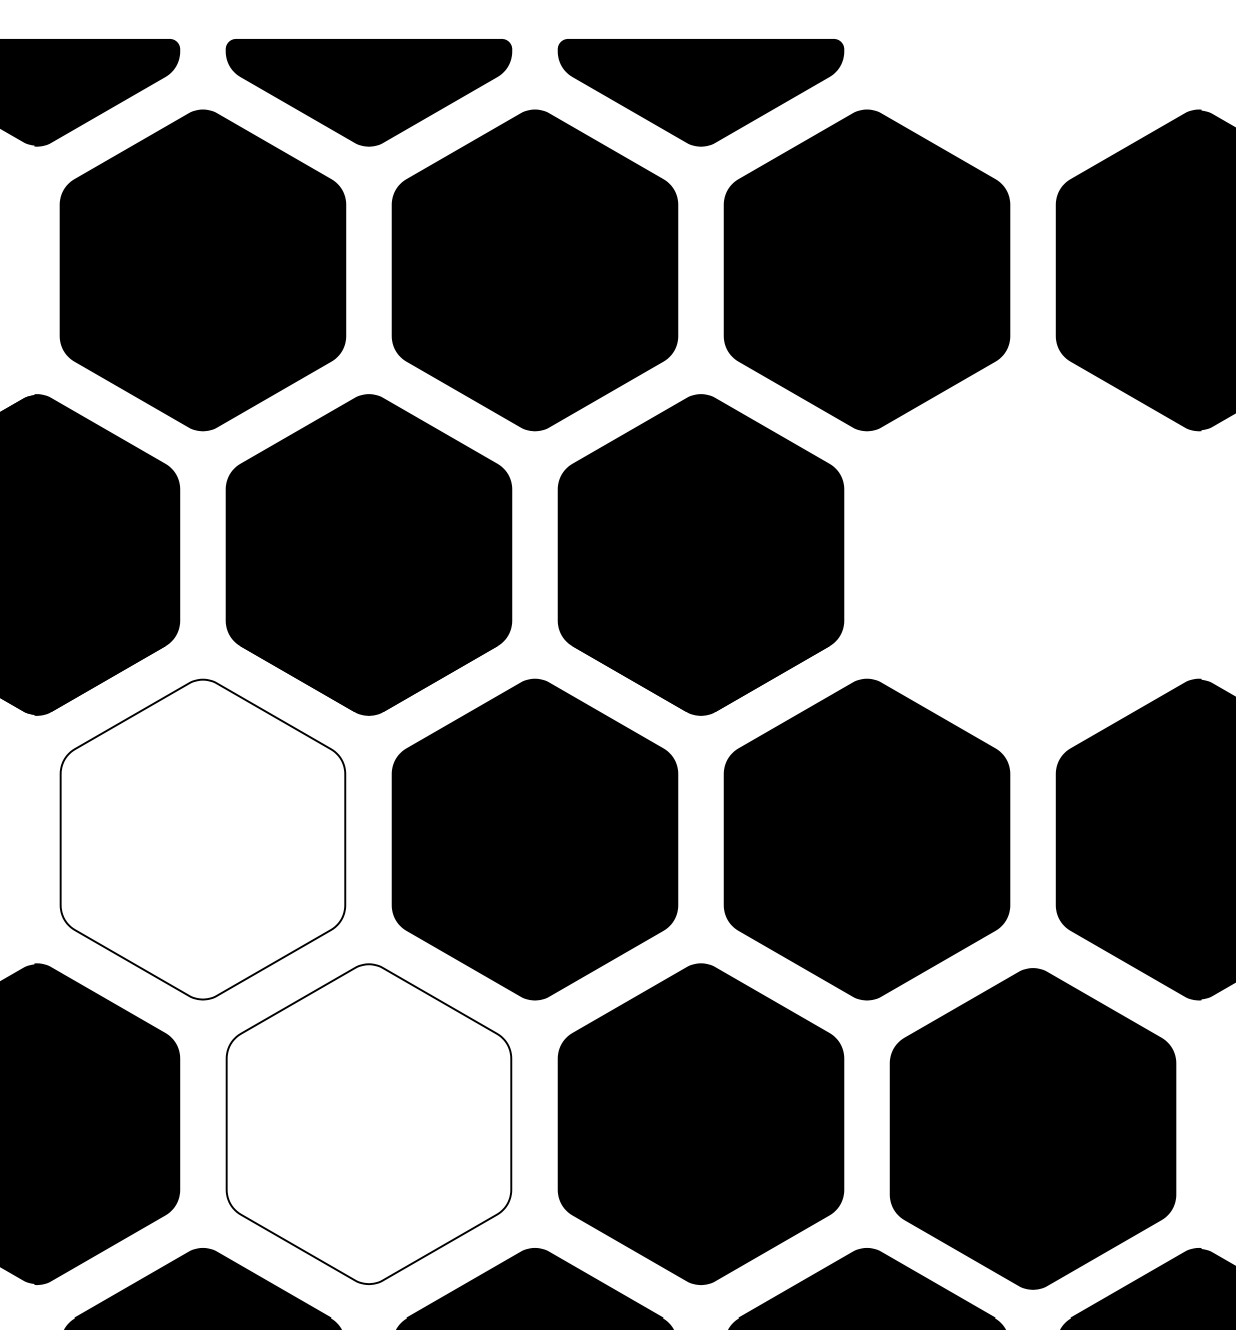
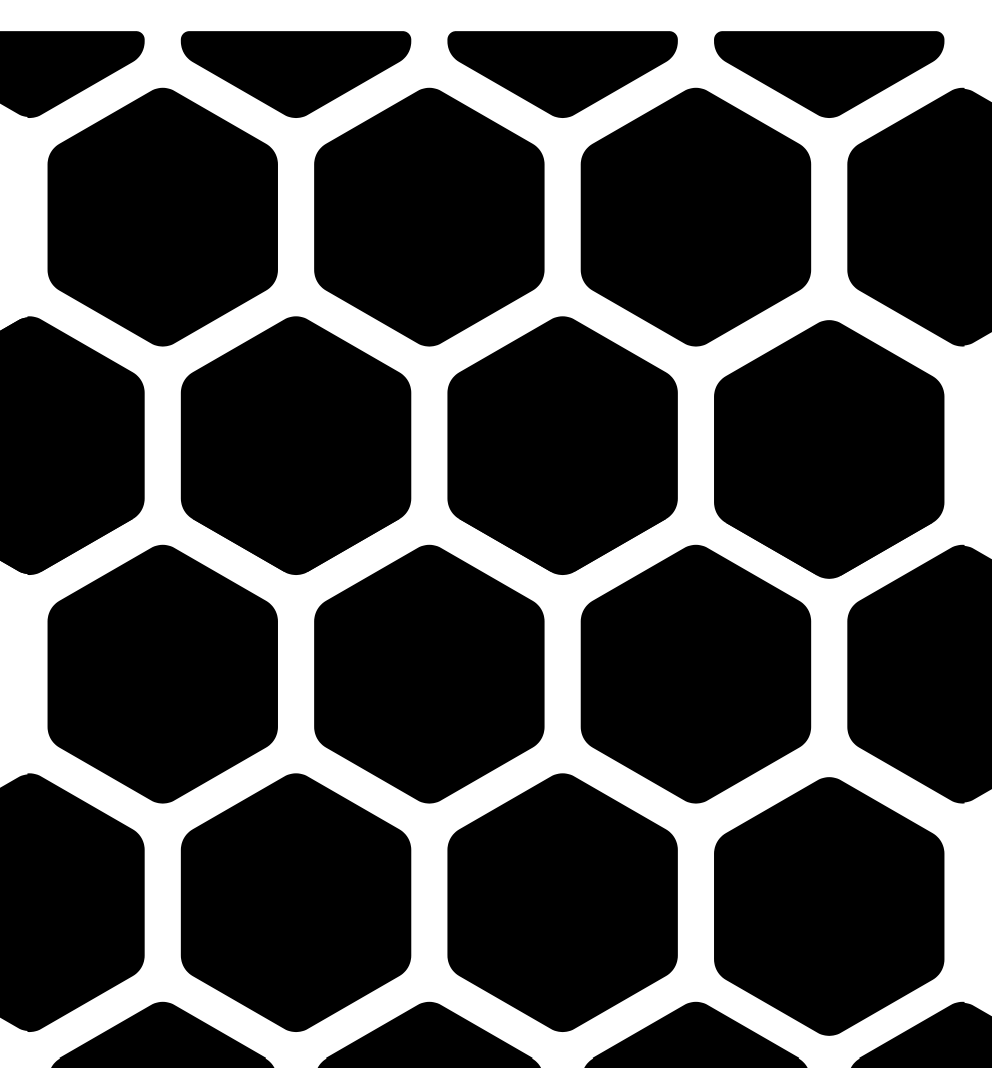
part: (1032, 92) -> (828, 74), added
part: (1032, 559) -> (828, 449), added
fill: (202, 839) -> (162, 674), added
fill: (368, 1124) -> (295, 902), added

